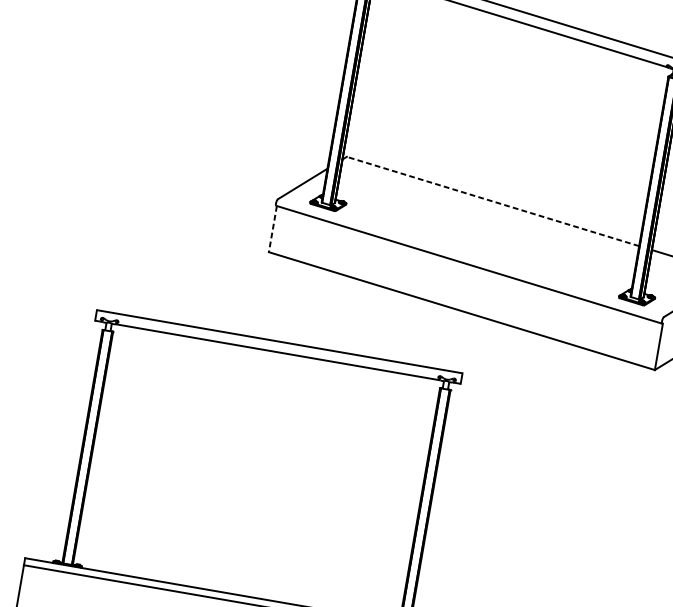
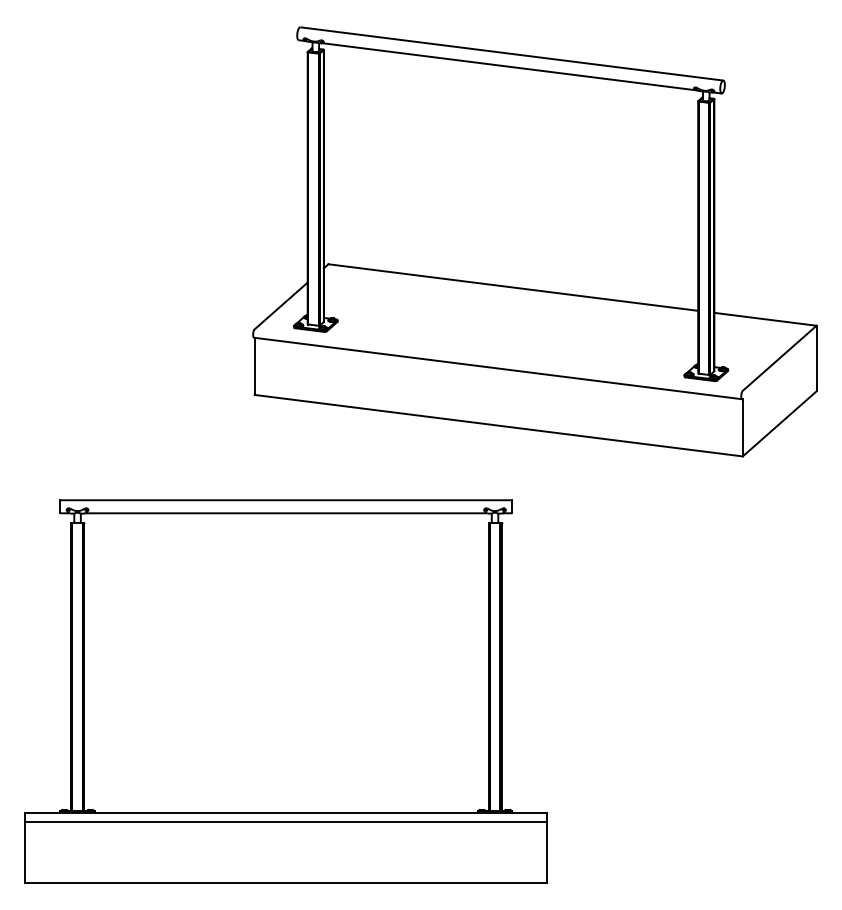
line: (492, 201) -> (512, 287), dashed -> solid
line: (272, 229) -> (254, 366), dashed -> solid

